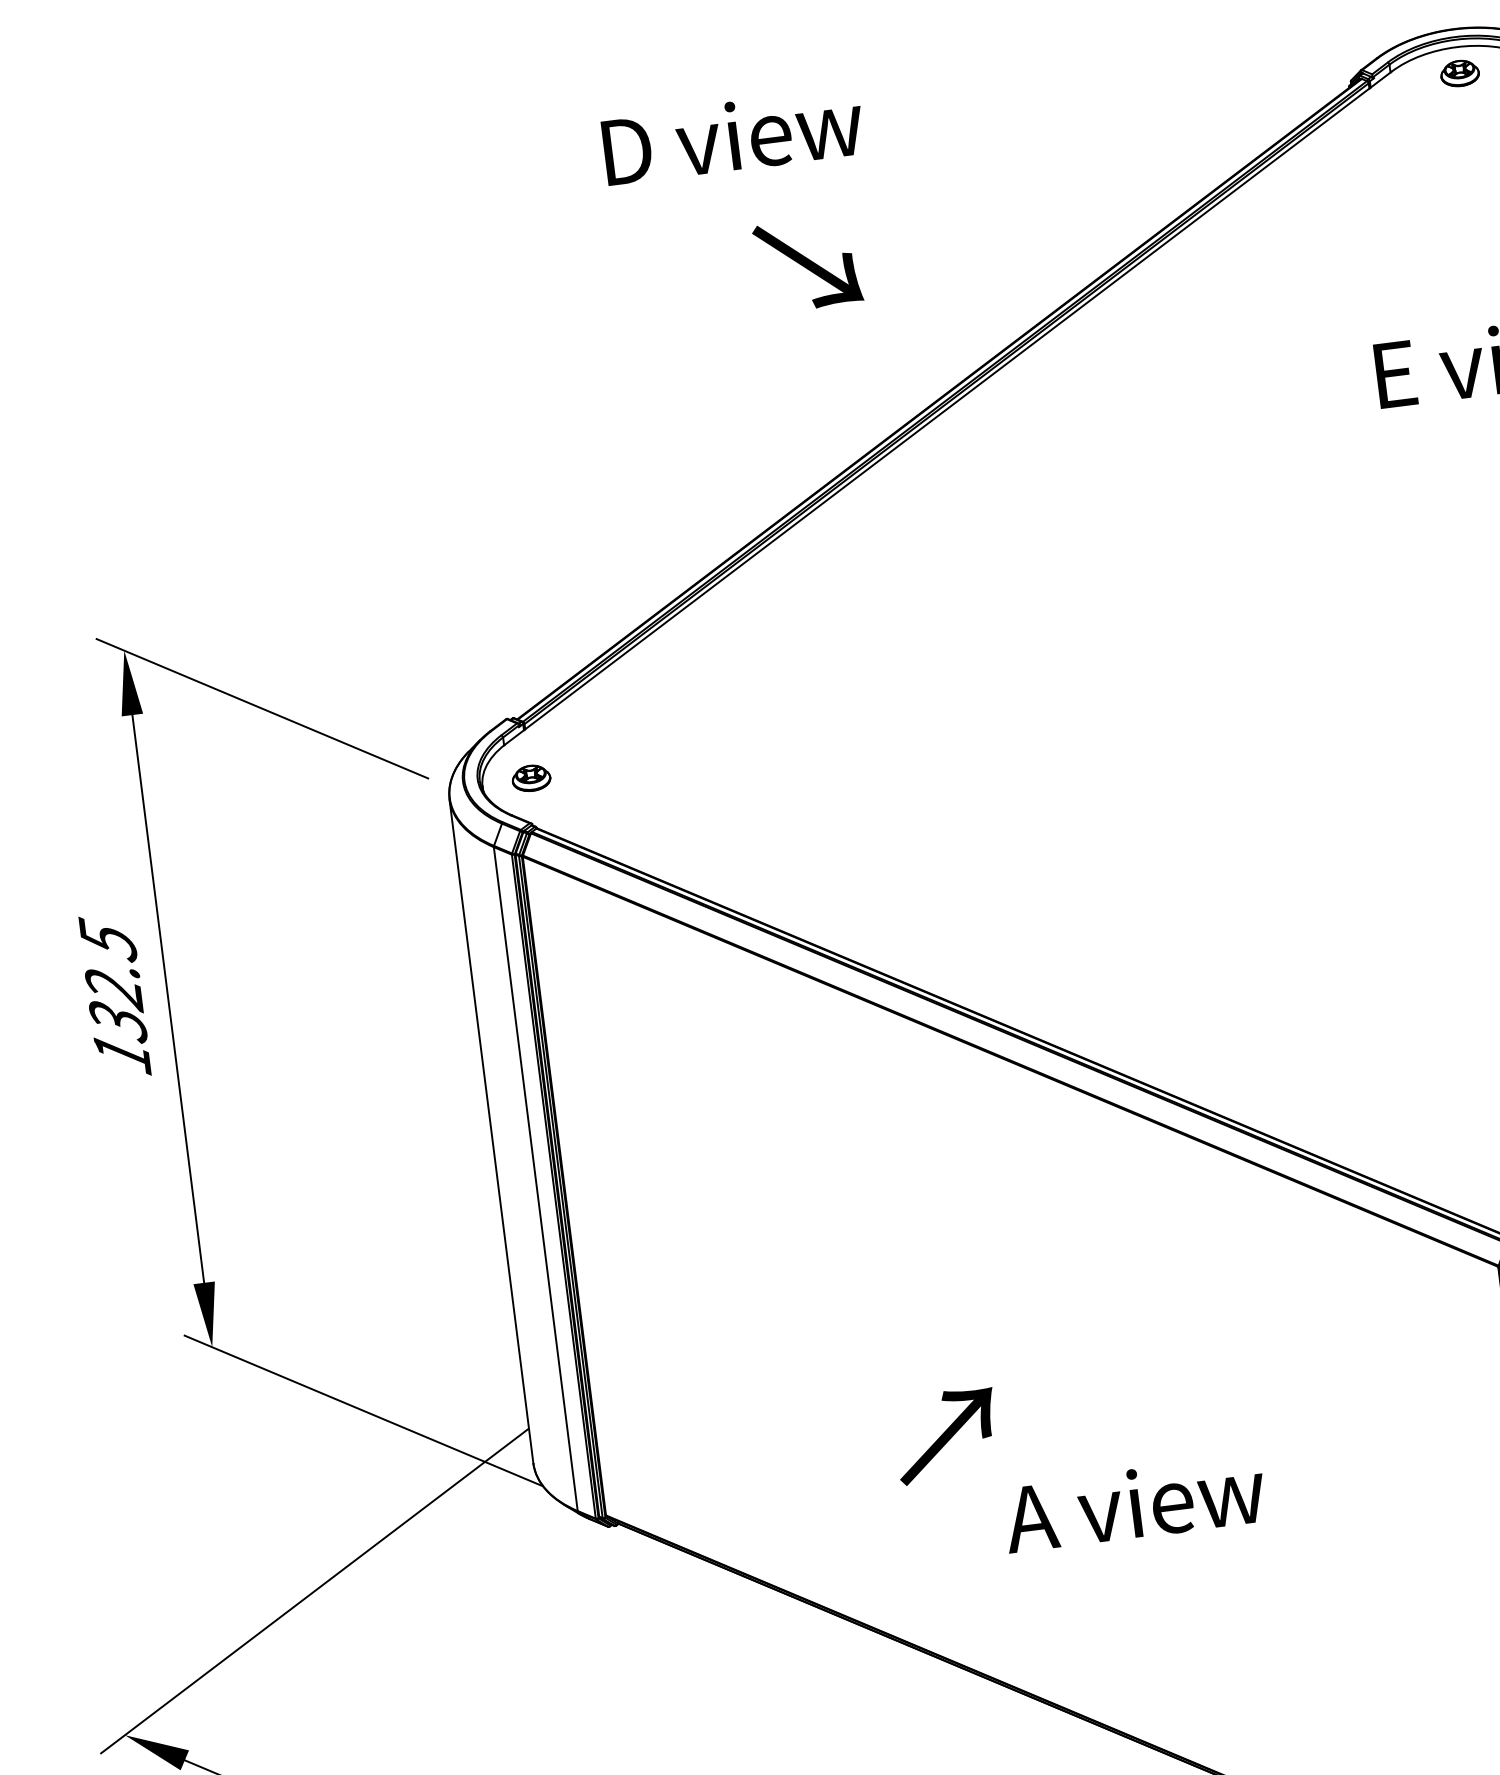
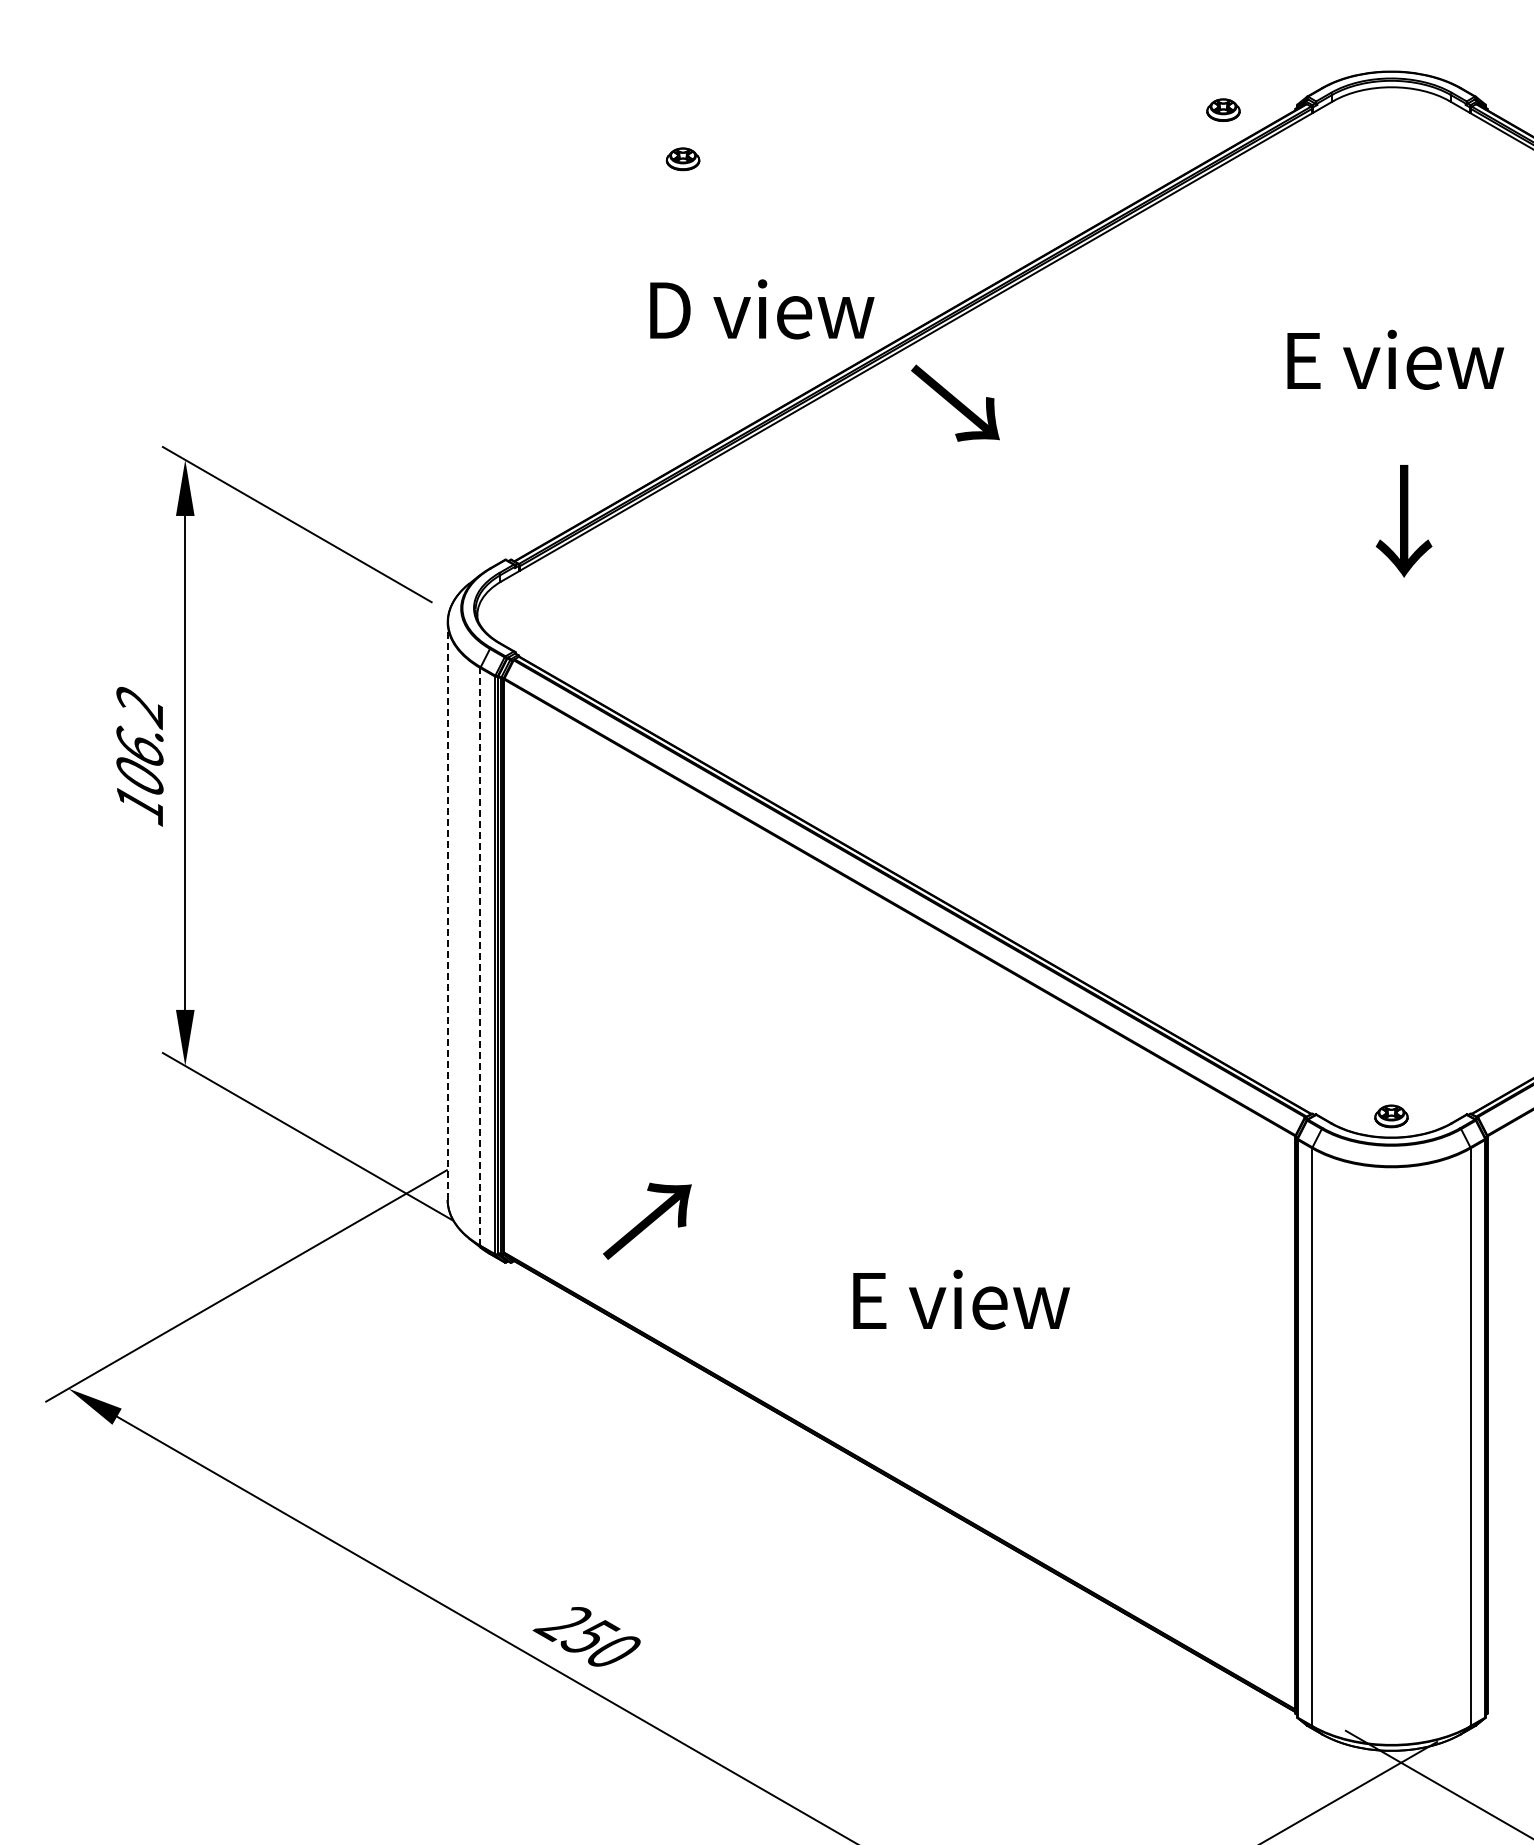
part: (1459, 72) -> (1223, 109), moved
text: (733, 136) -> (762, 309), moved
text: (807, 263) -> (955, 402), moved
part: (530, 778) -> (682, 159), moved
text: (112, 979) -> (139, 740), 132.5 -> 106.2
line: (491, 1131) -> (447, 911), solid -> dashed
line: (535, 1178) -> (480, 956), solid -> dashed
text: (946, 1434) -> (647, 1220), moved
text: (1133, 1503) -> (957, 1299), A view -> E view

